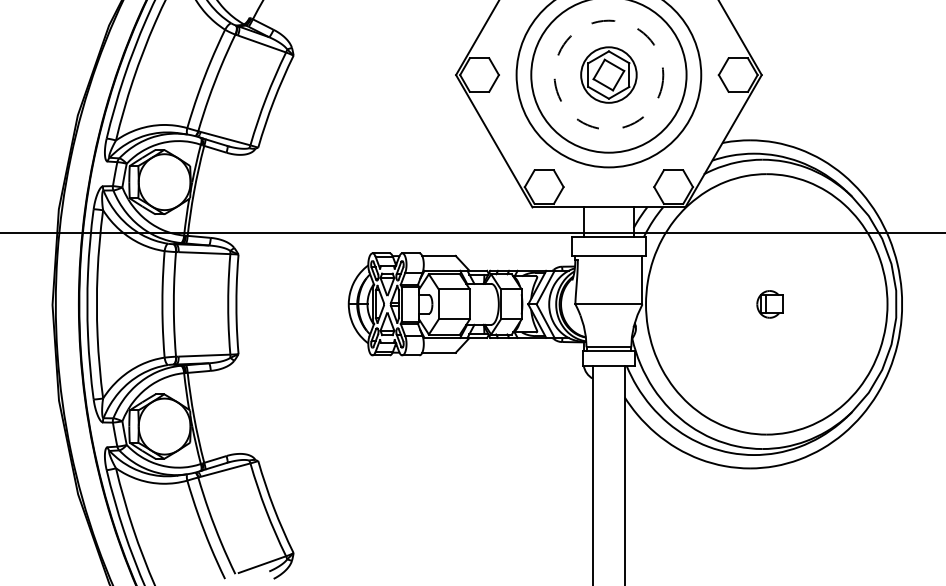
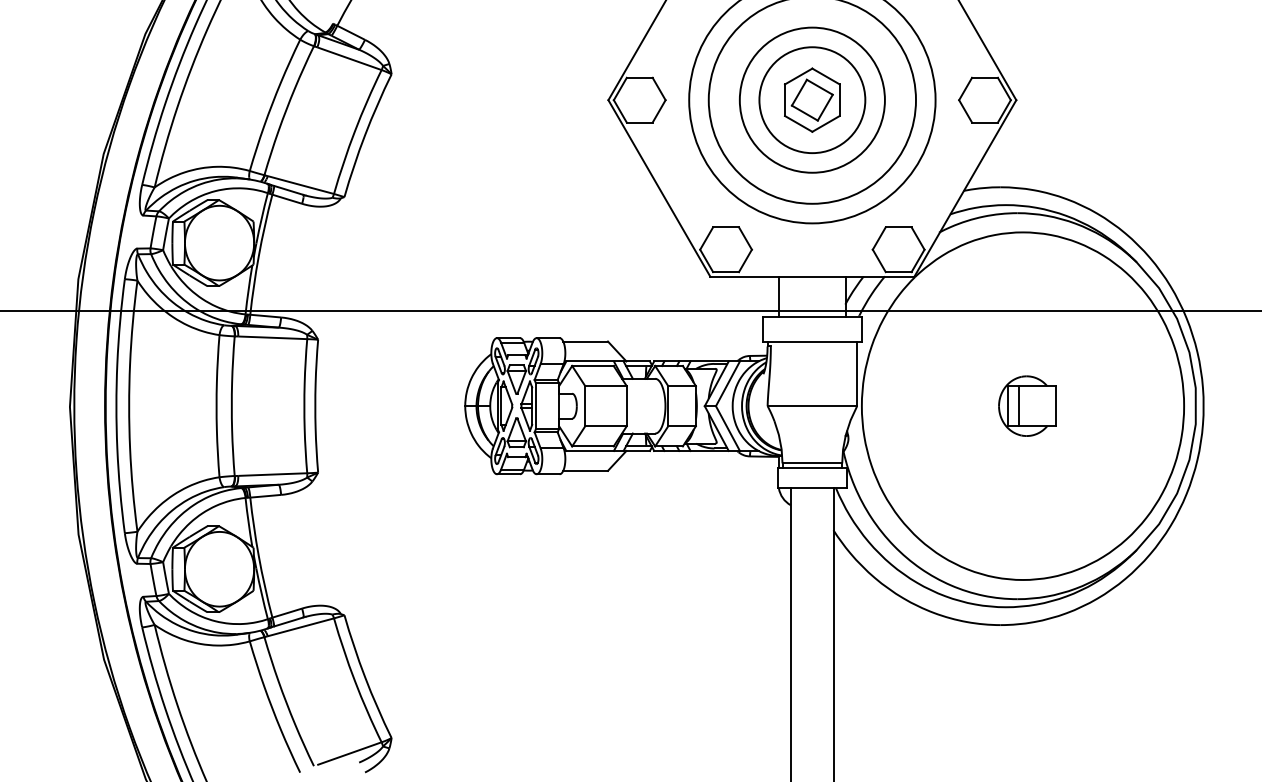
circle: (608, 74) -> (811, 99), dashed -> solid
circle: (608, 74) -> (811, 99), size x1.43
part: (769, 304) -> (1026, 406), size x1.67

